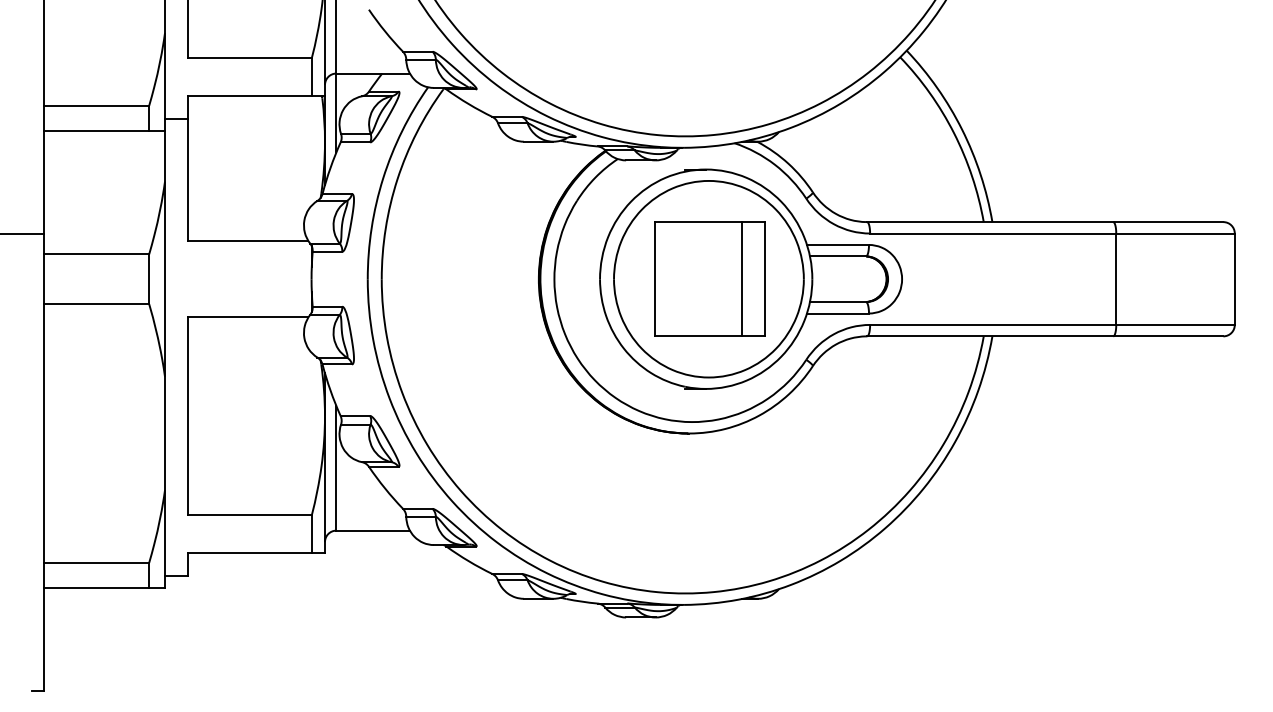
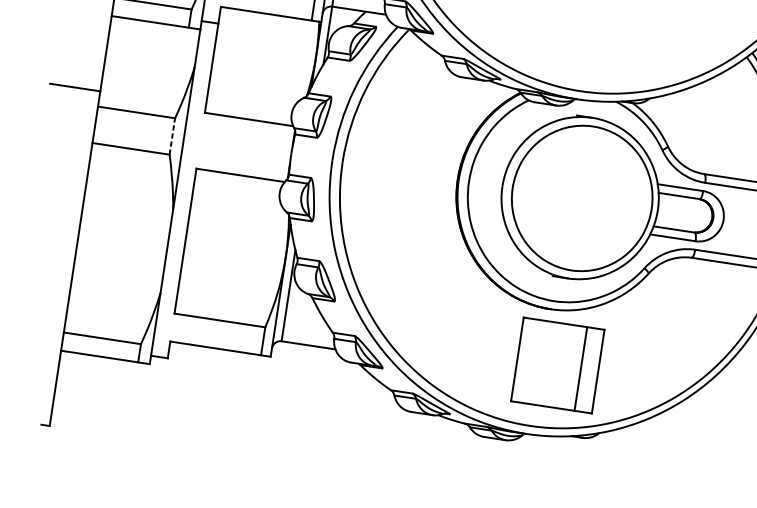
part: (709, 278) -> (557, 364), moved
line: (149, 279) -> (172, 136), solid -> dashed

